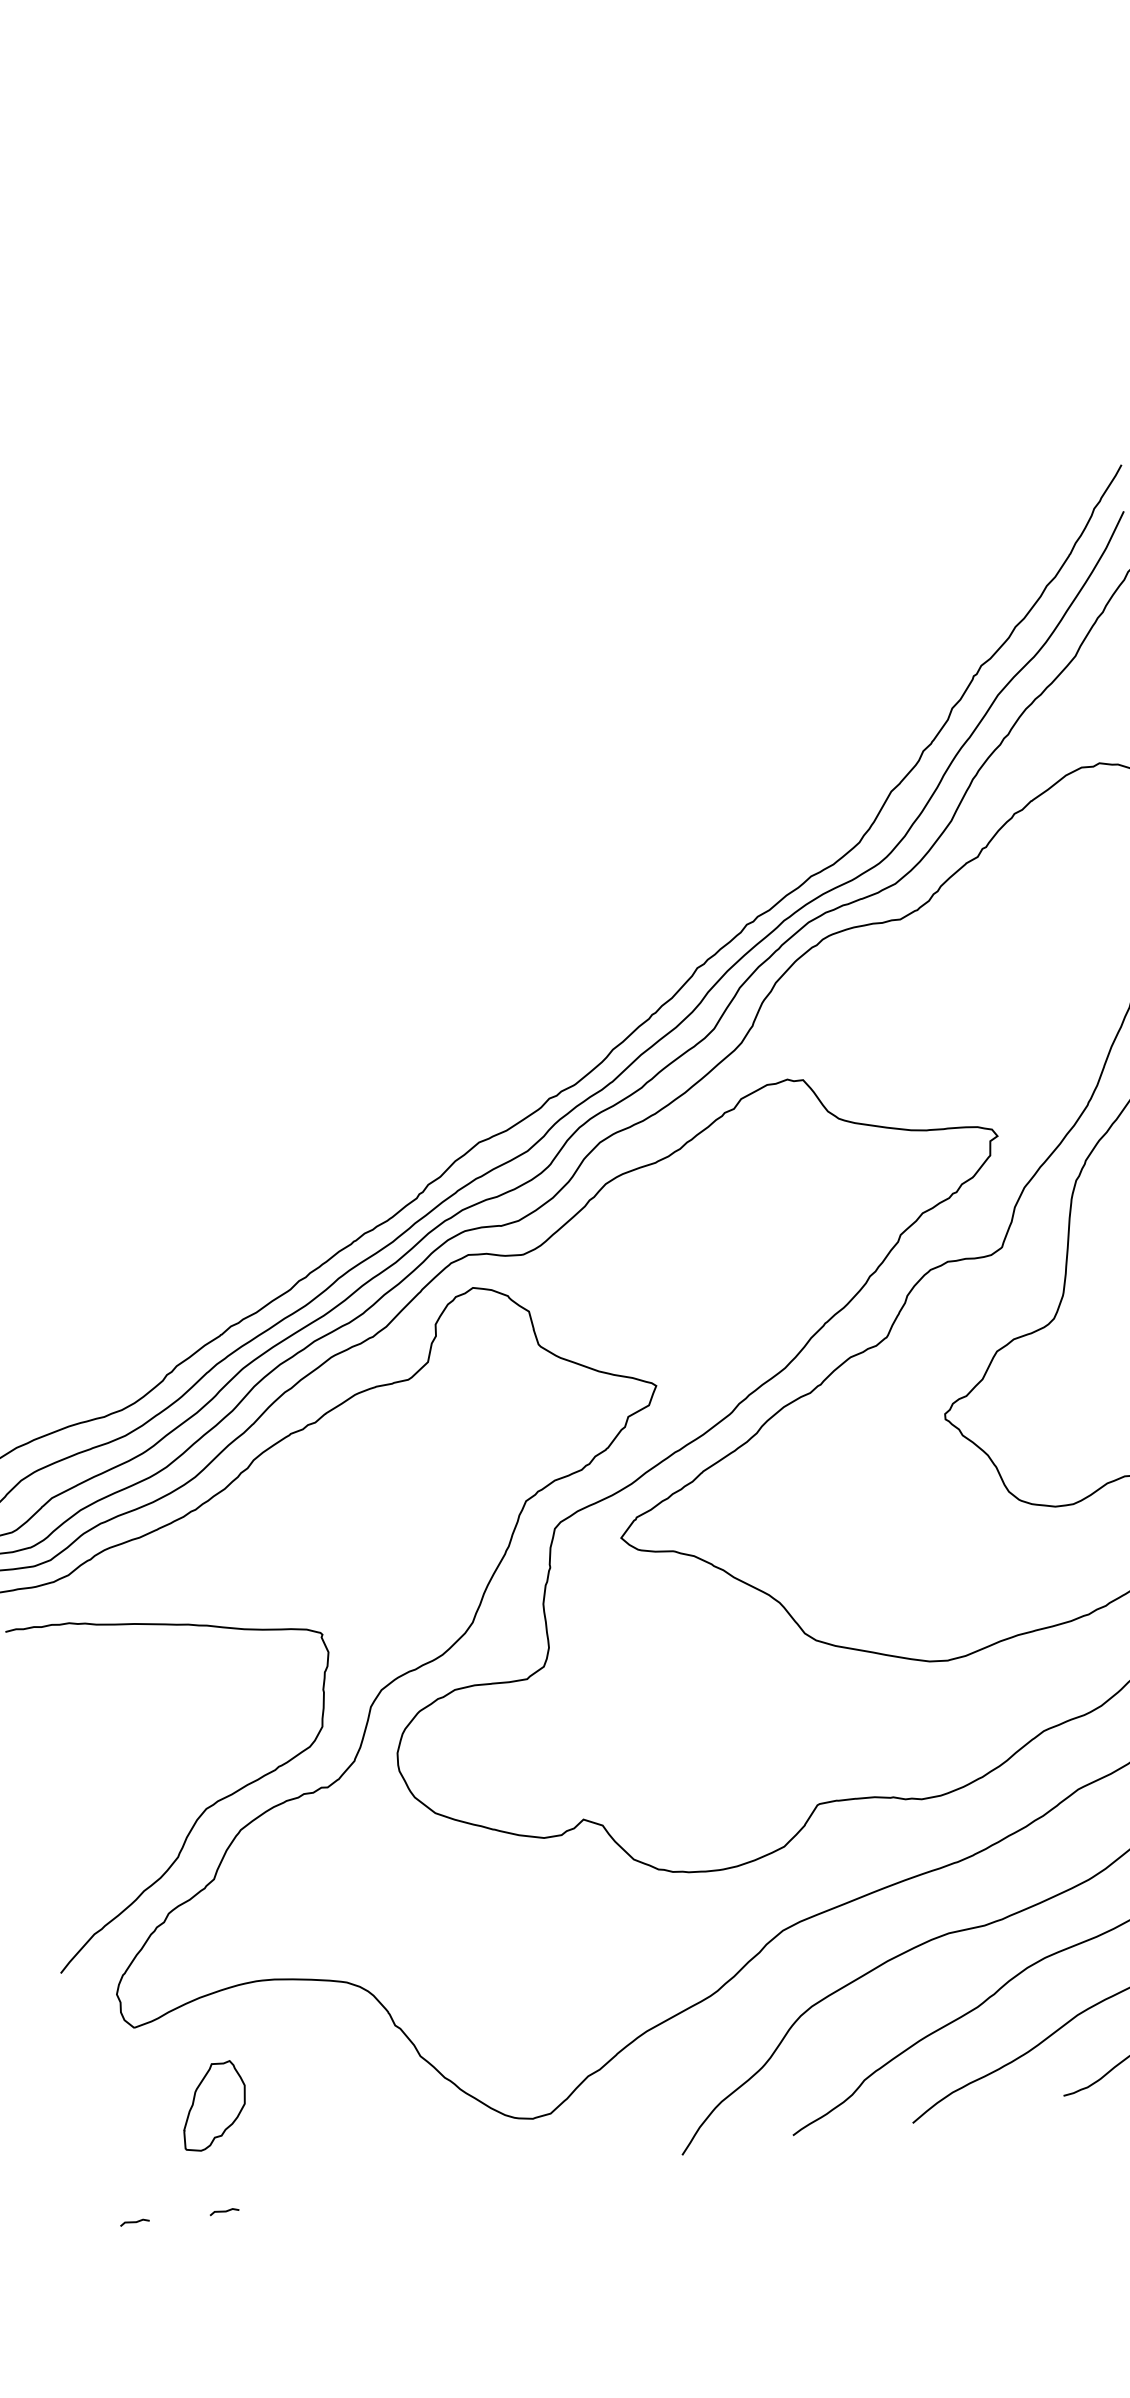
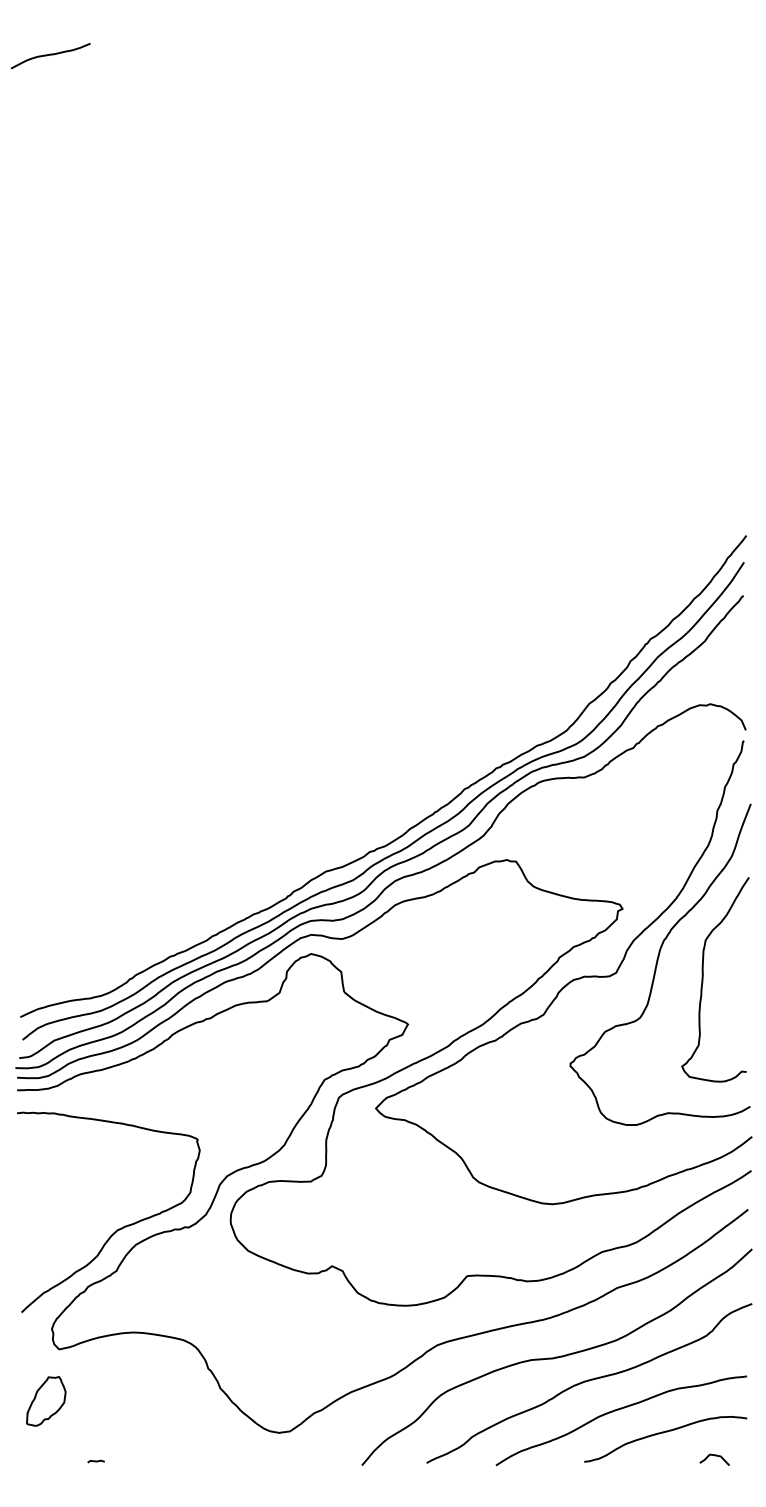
part: (213, 2106) -> (46, 1401), moved
line: (133, 2222) -> (43, 1460), removed

